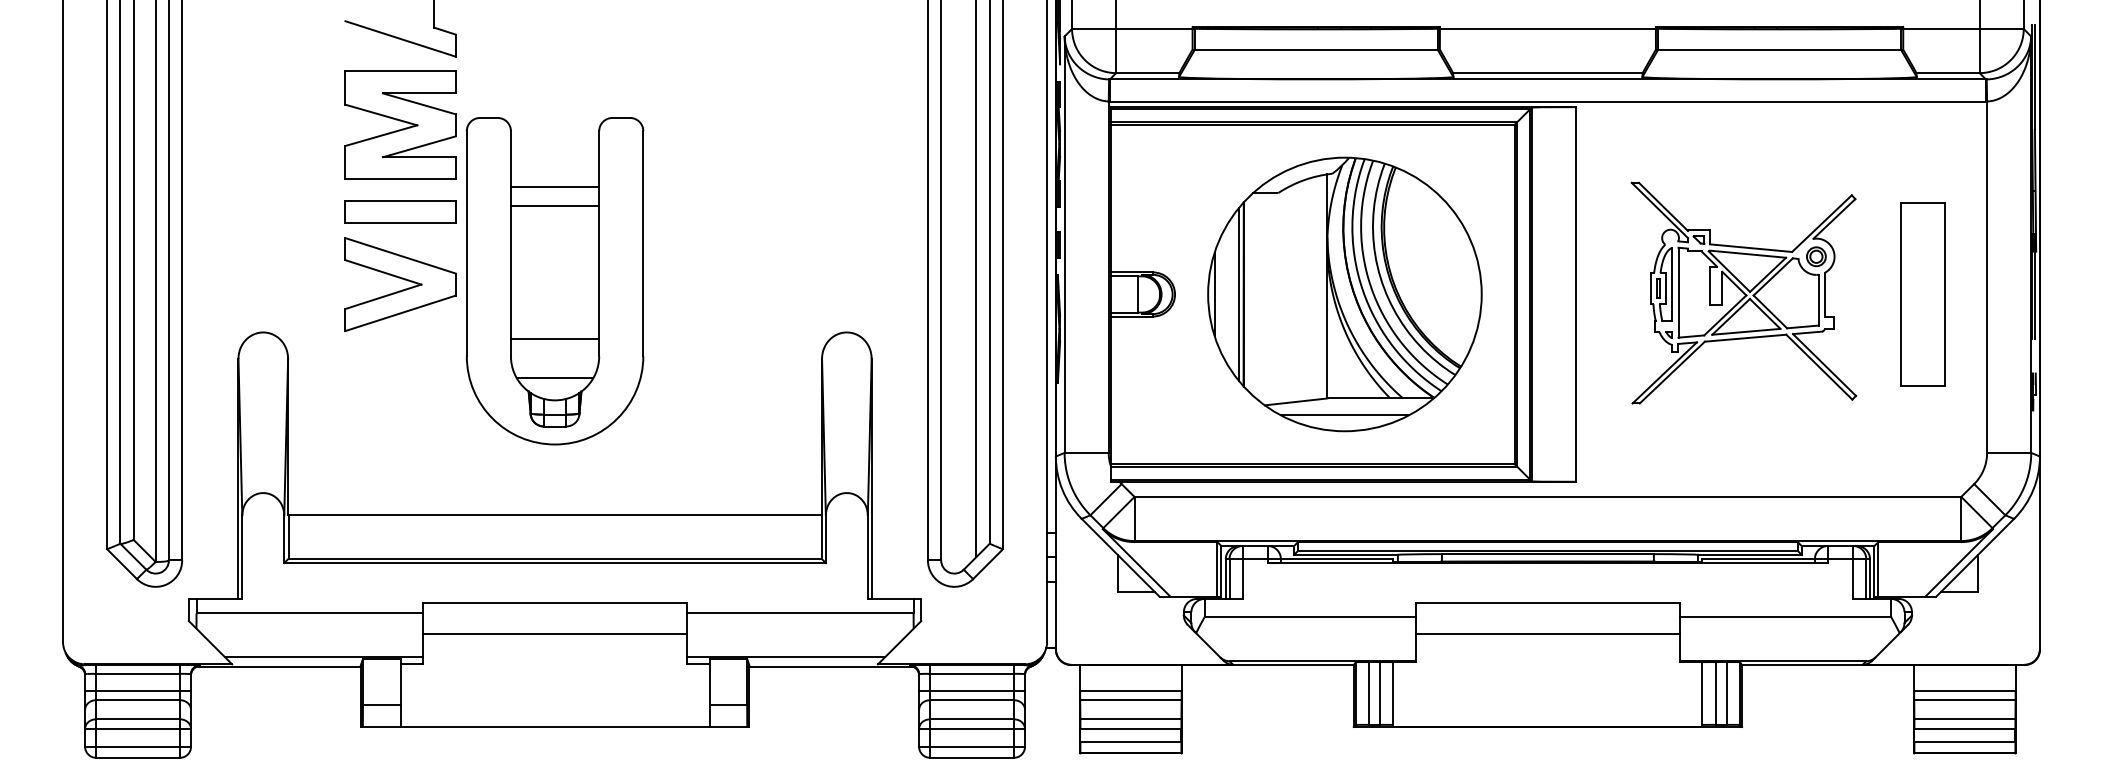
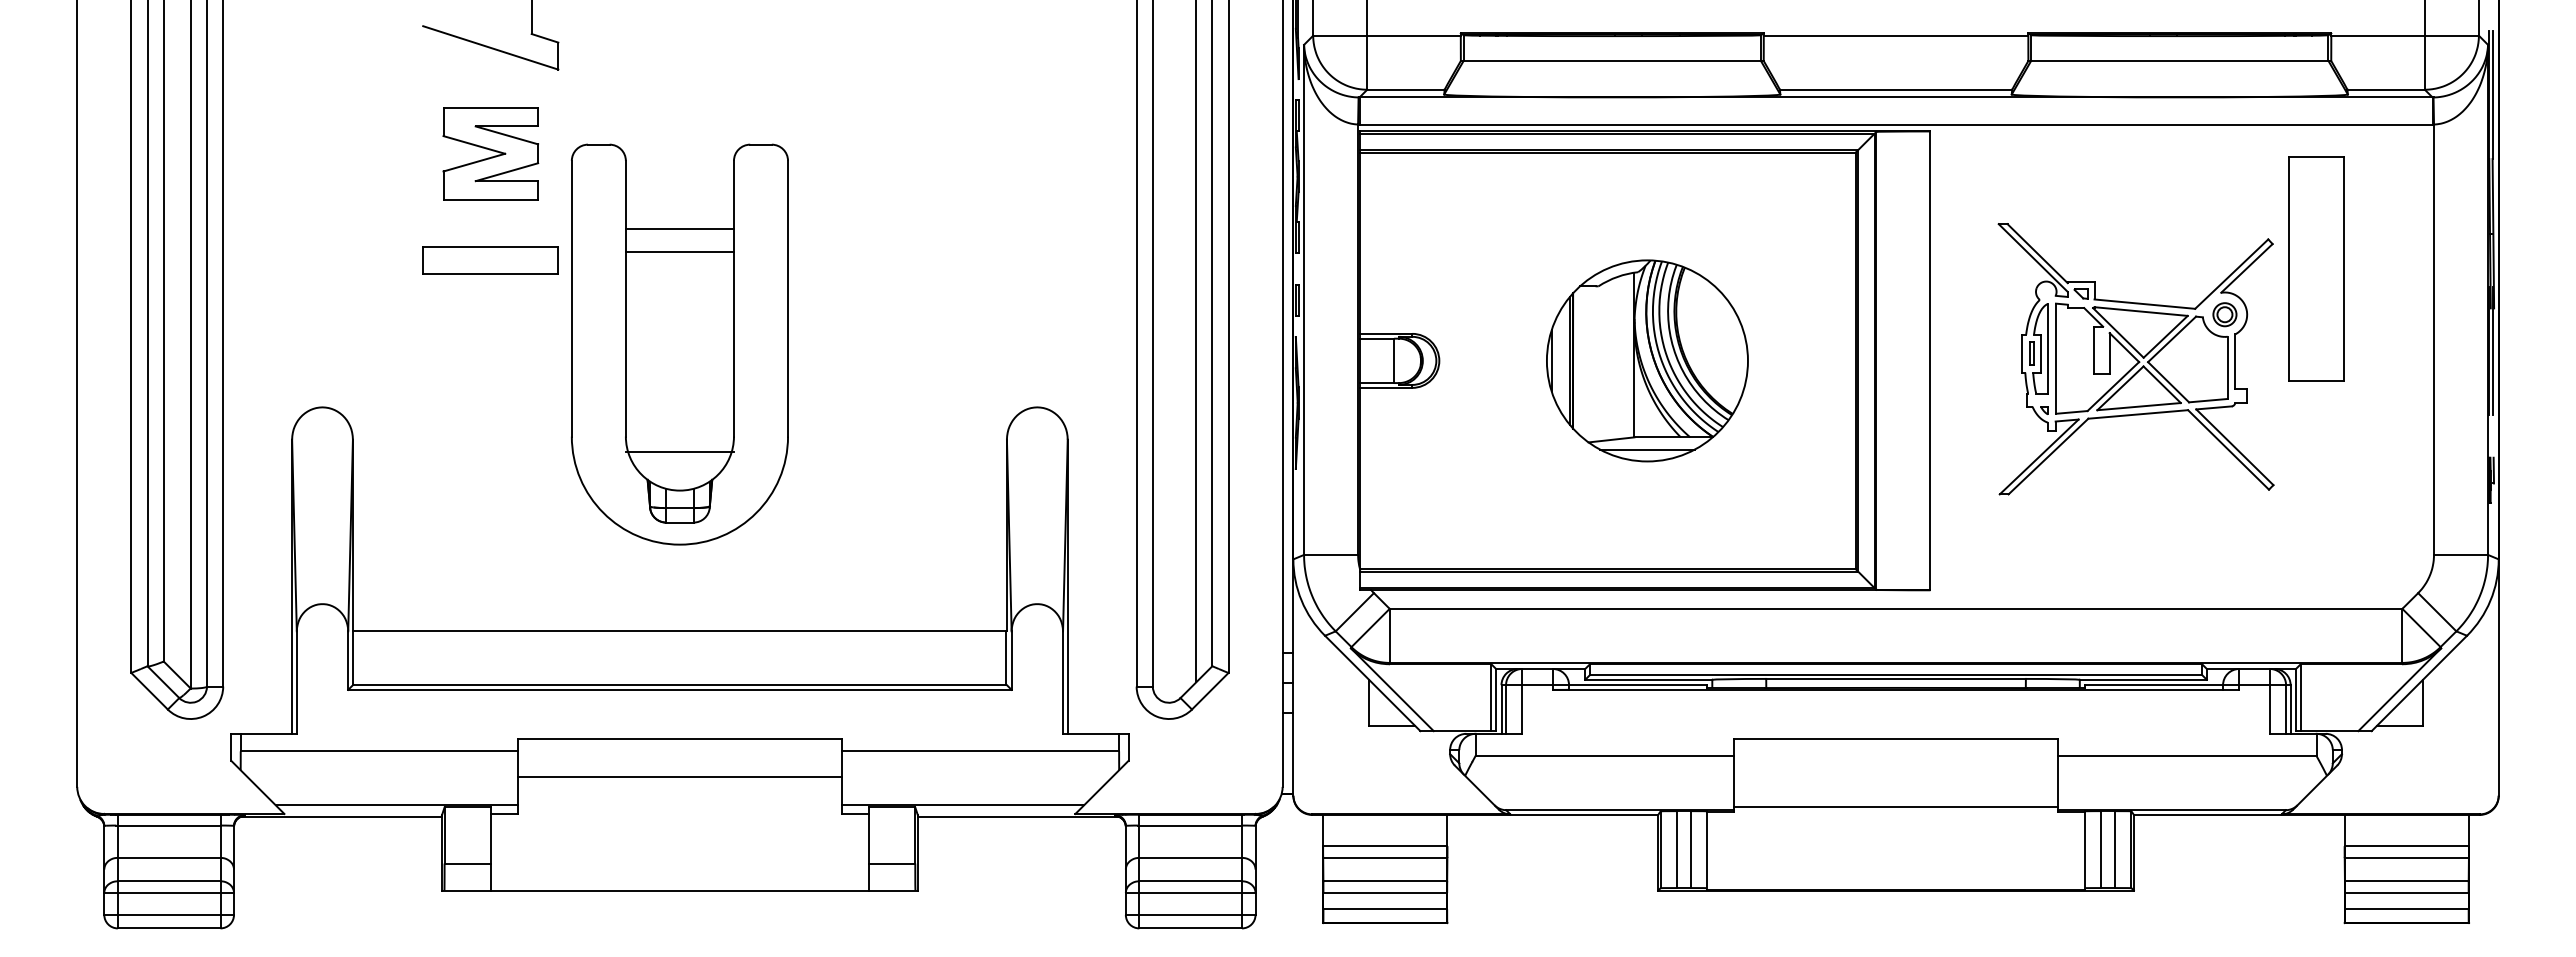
part: (400, 125) -> (490, 153), size x0.7
part: (402, 279) -> (492, 342), removed
part: (1344, 294) -> (1647, 360), size x0.6
part: (1923, 294) -> (2316, 268), moved
line: (554, 338) -> (679, 451), moved
line: (554, 378) -> (679, 463), removed
line: (1547, 634) -> (1895, 807), moved
line: (138, 690) -> (169, 846), removed
line: (971, 690) -> (1190, 846), removed

